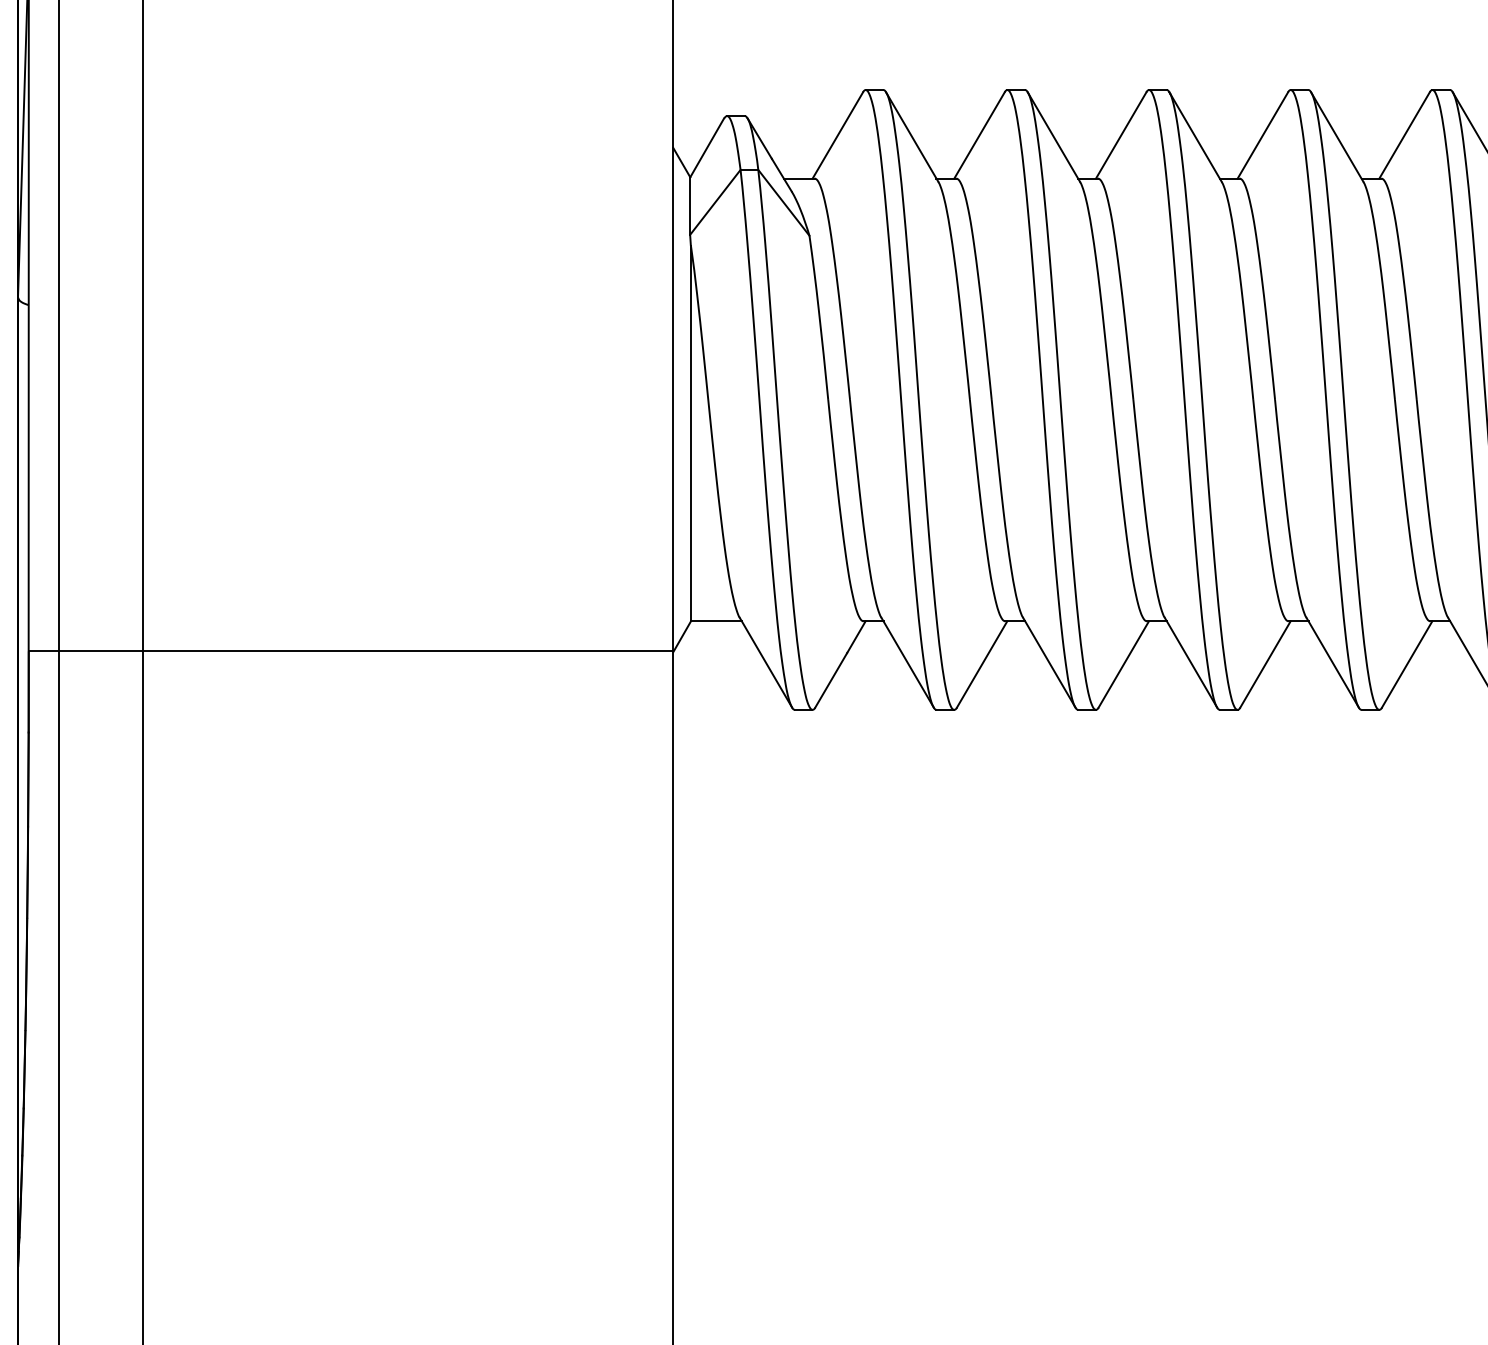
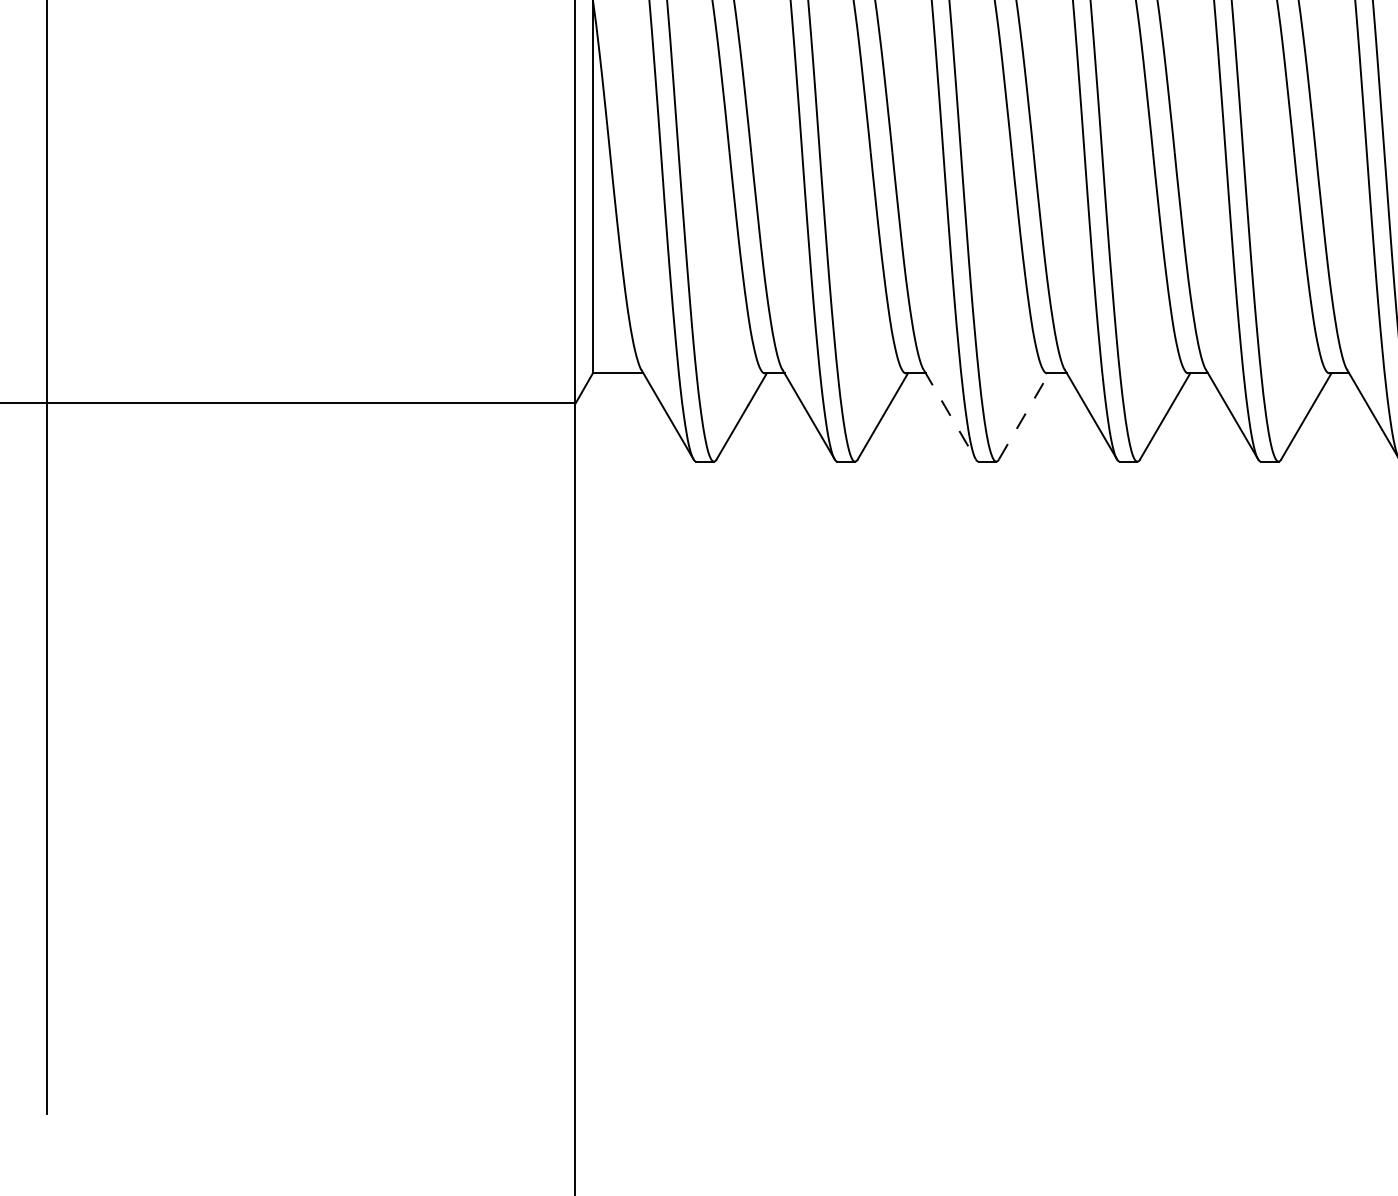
line: (1049, 662) -> (950, 414), solid -> dashed
line: (1123, 664) -> (1023, 416), solid -> dashed

